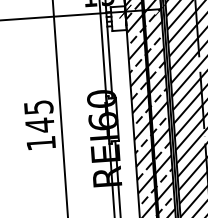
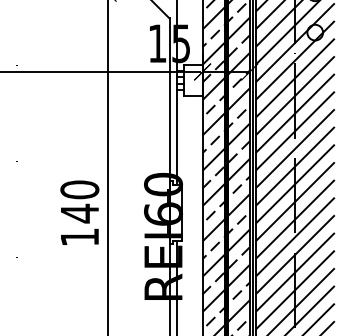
text: (38, 107) -> (79, 189), 145 -> 140

